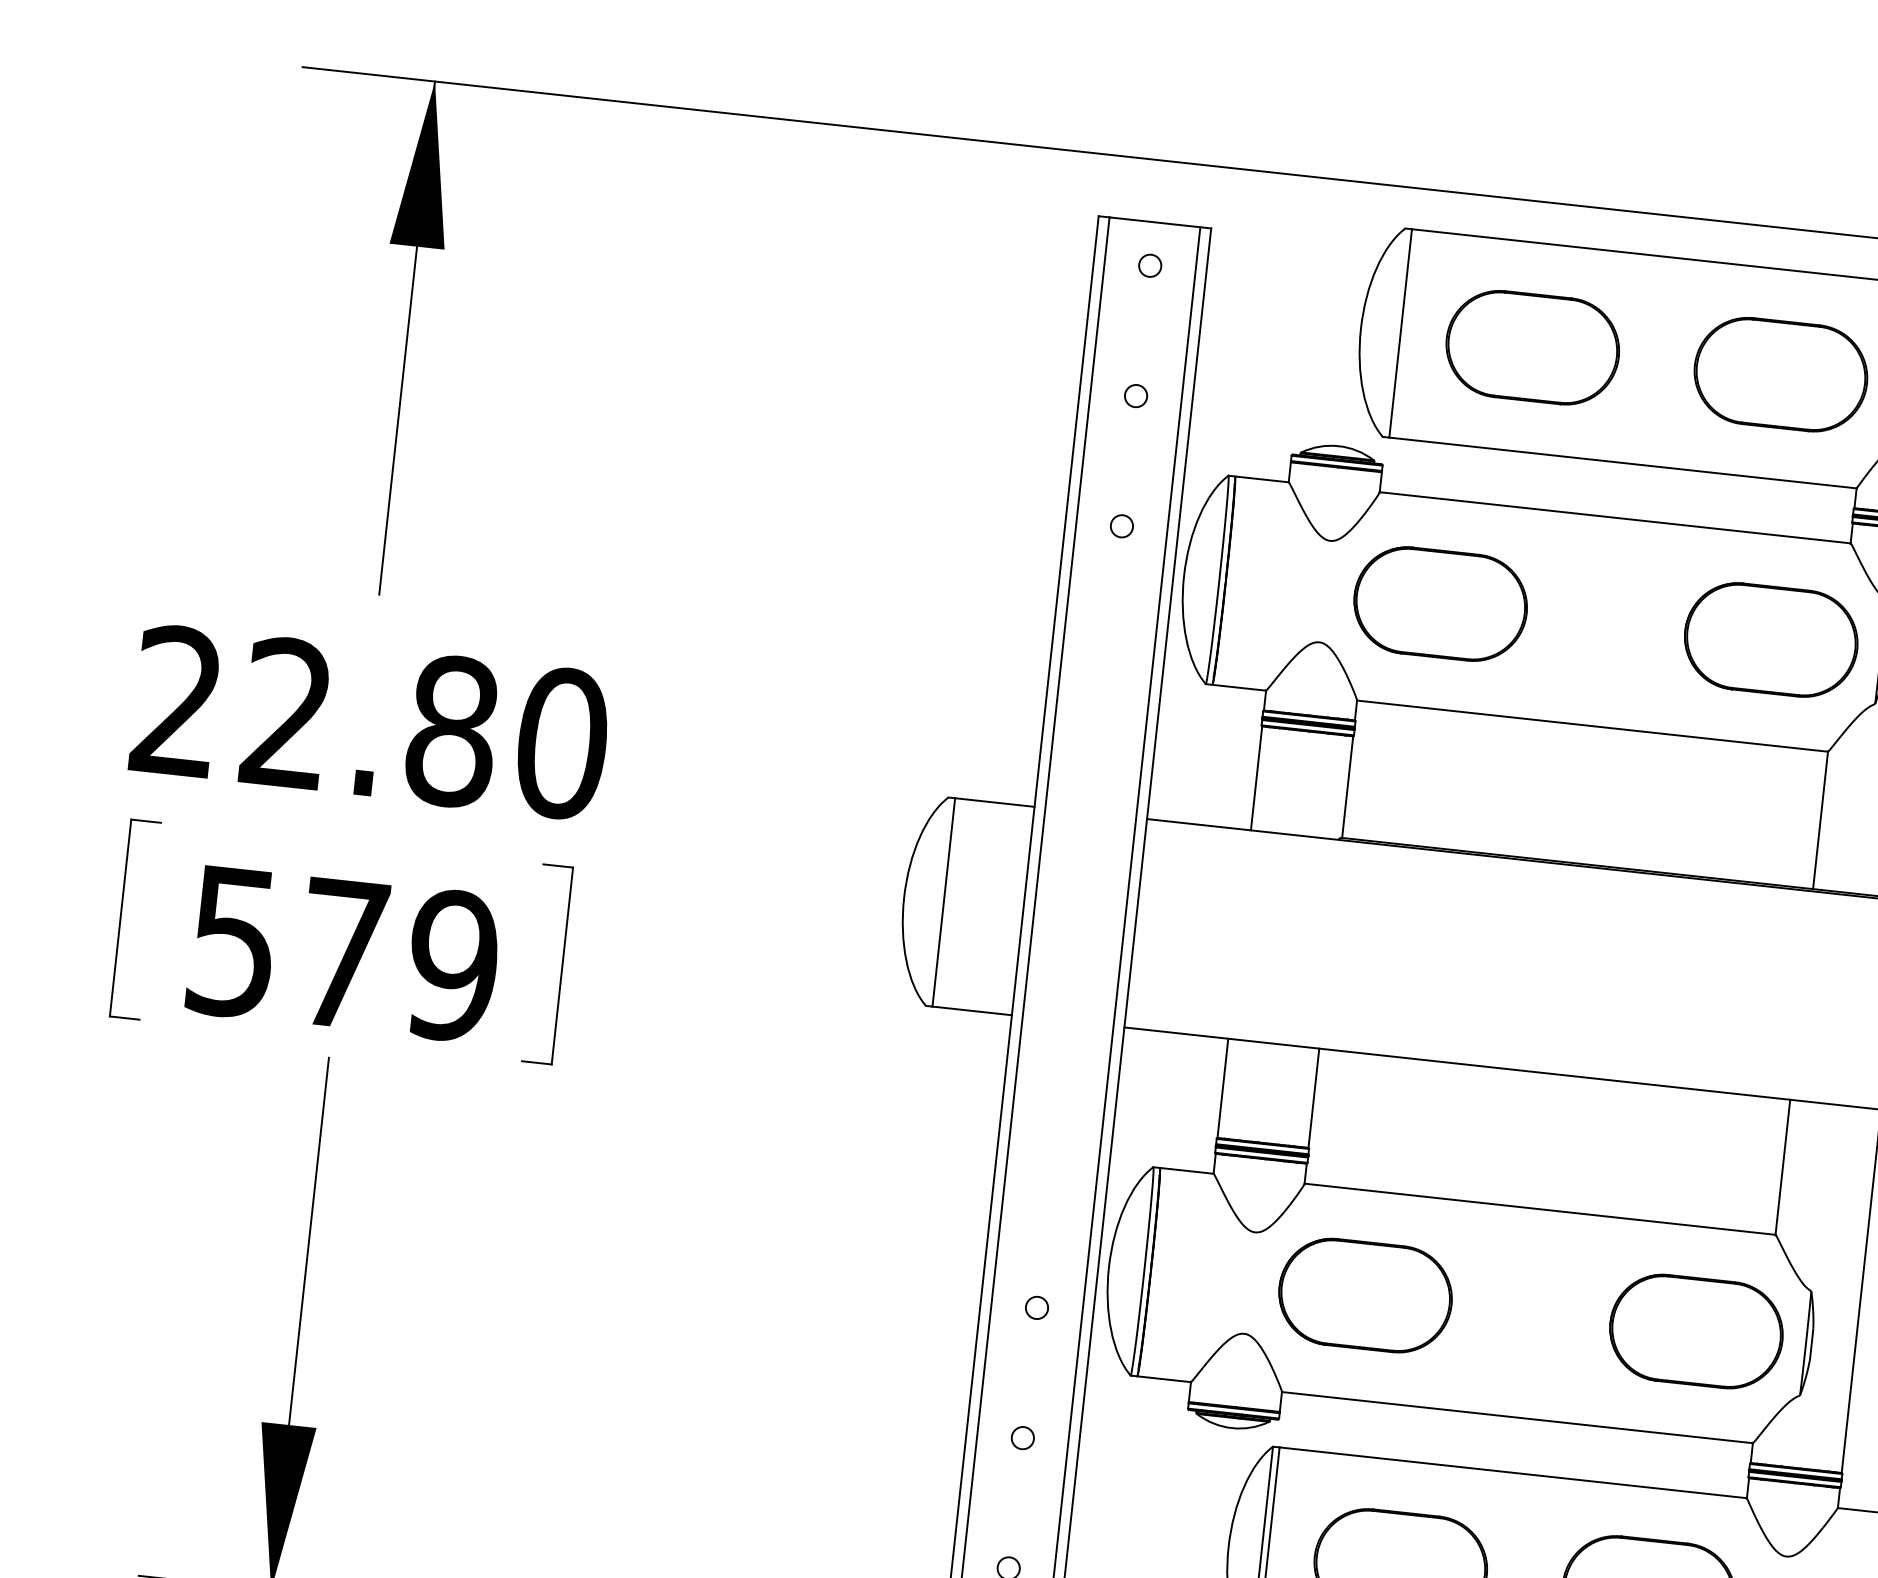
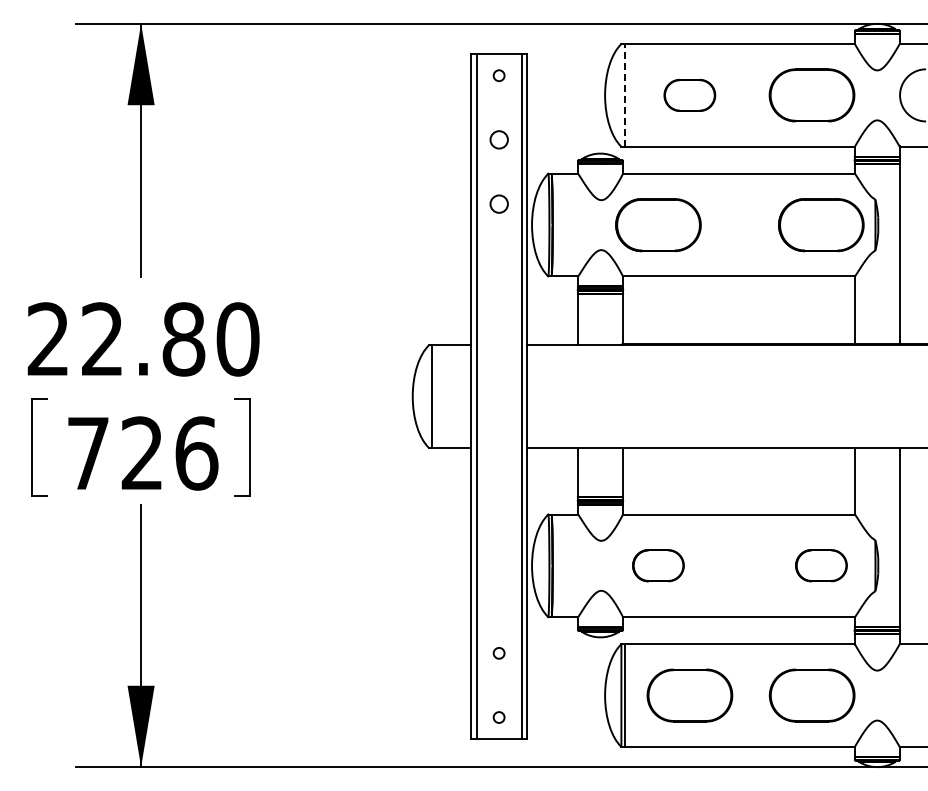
line: (1400, 331) -> (624, 94), solid -> dashed
part: (1532, 347) -> (689, 95), size x0.6
circle: (1134, 395) -> (498, 139), size x1.6
circle: (1120, 524) -> (498, 203), size x1.6
text: (345, 954) -> (143, 453), 579 -> 726
part: (1365, 1294) -> (658, 565), size x0.6
circle: (1035, 1306) -> (498, 588), removed
part: (1696, 1330) -> (821, 565), size x0.6

